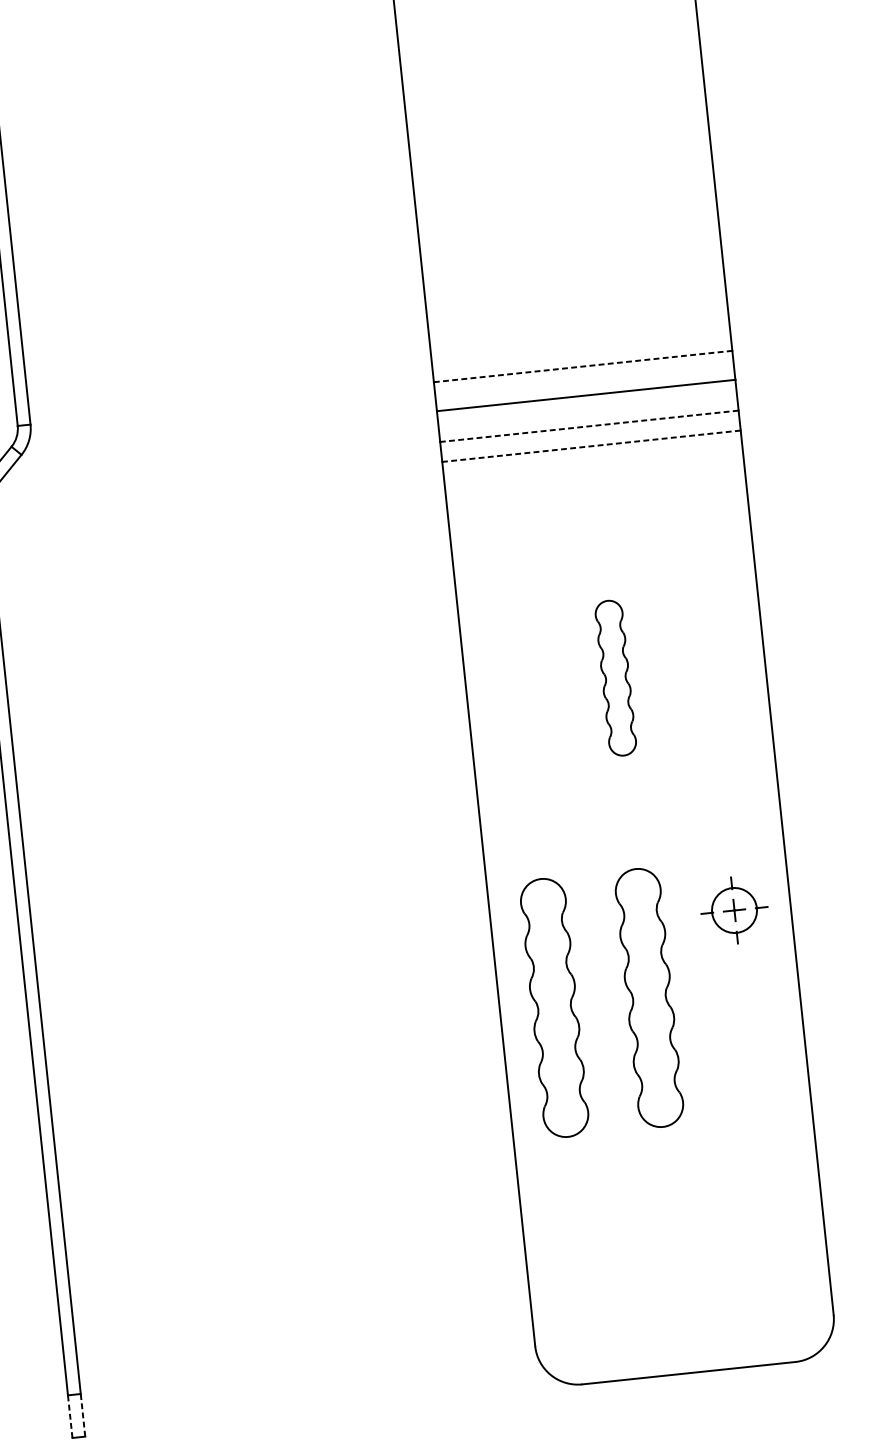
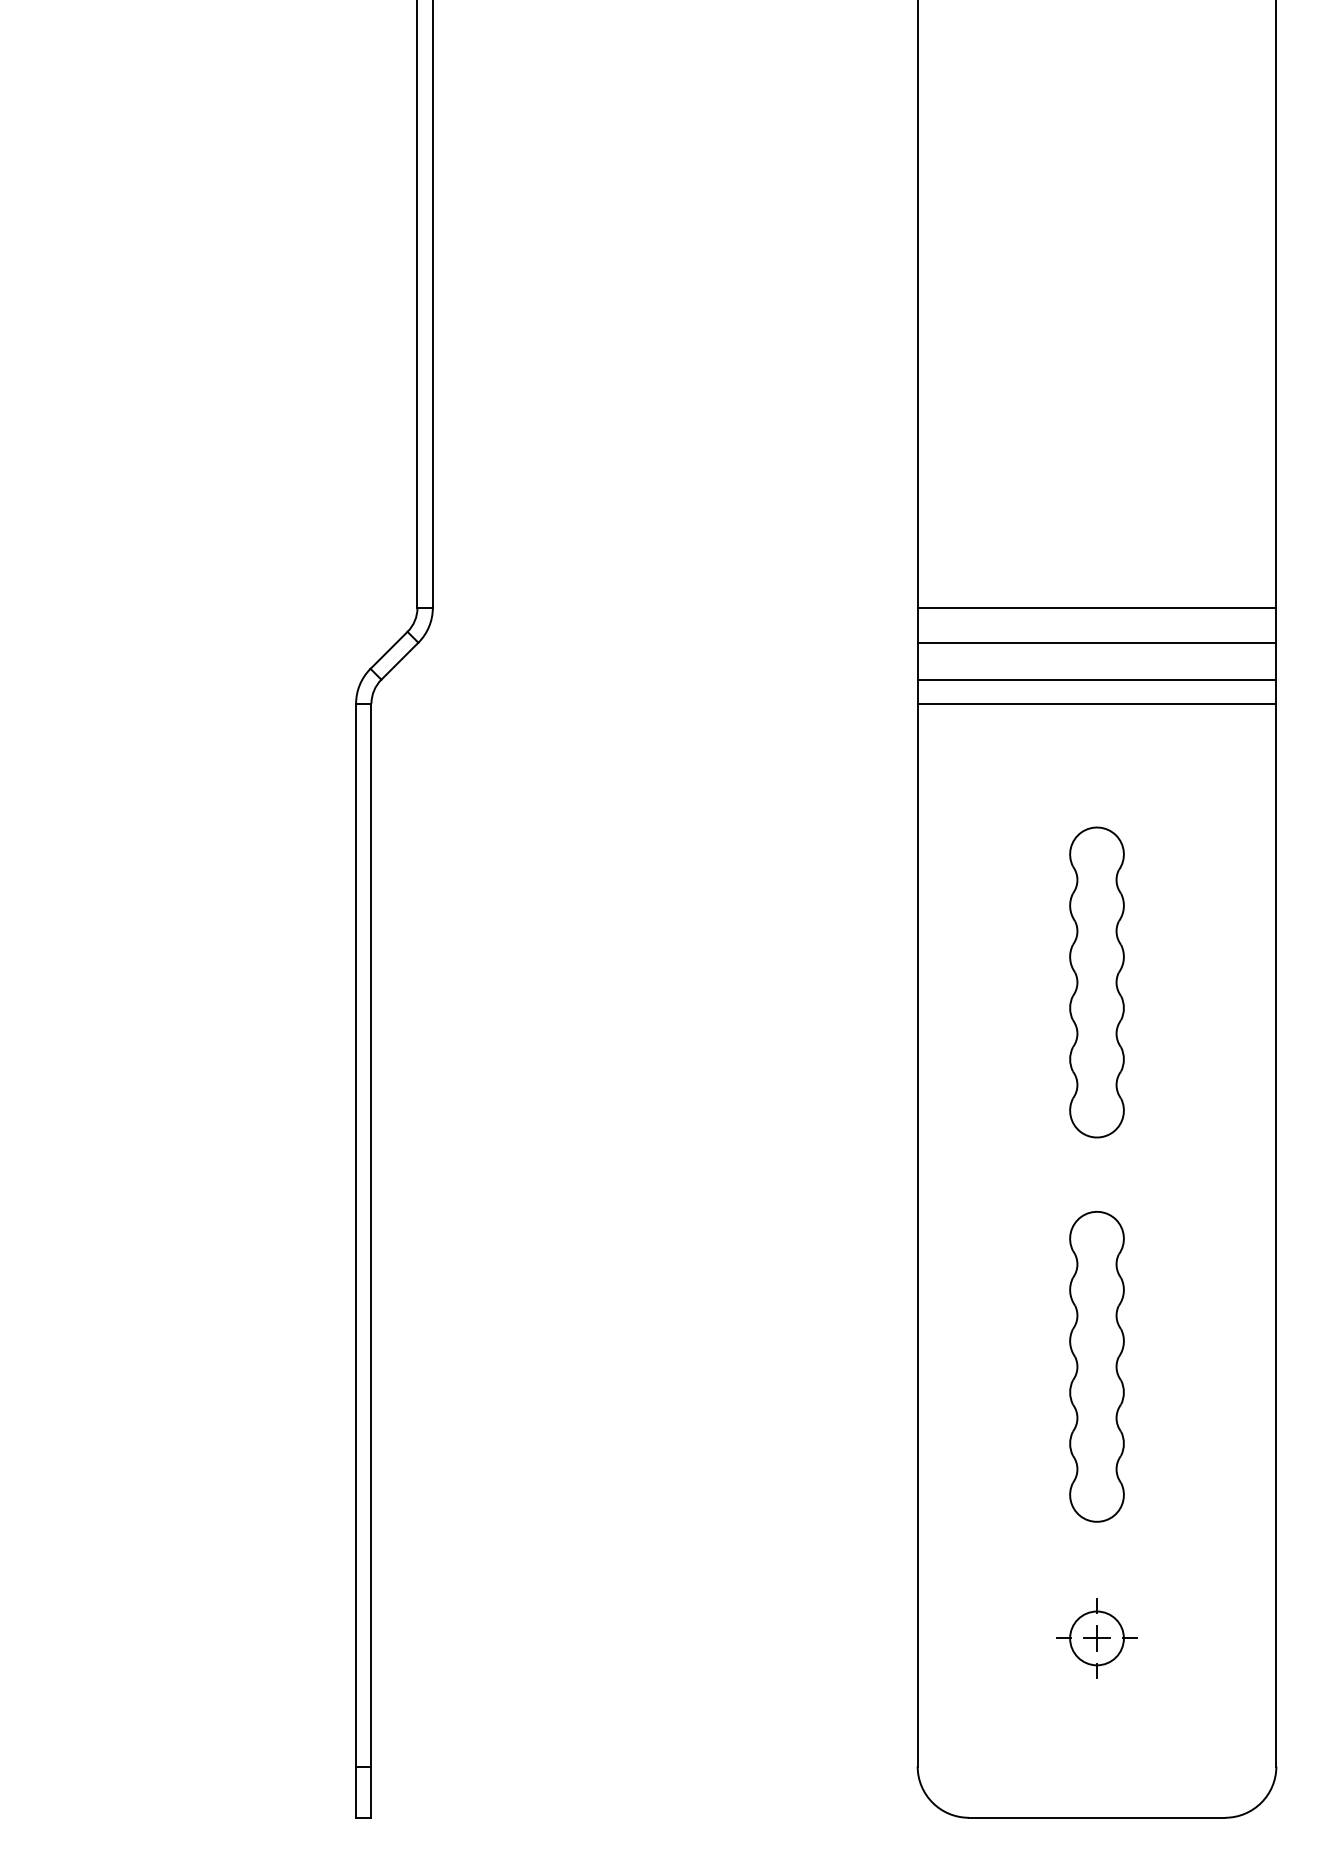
line: (583, 366) -> (1097, 607), dashed -> solid
line: (588, 426) -> (1096, 679), dashed -> solid
line: (591, 446) -> (1096, 703), dashed -> solid
part: (615, 678) -> (1096, 982), size x1.67
part: (734, 910) -> (1096, 1638), moved
part: (554, 1007) -> (982, 1366), removed
line: (83, 1415) -> (371, 1792), dashed -> solid
line: (70, 1416) -> (356, 1792), dashed -> solid

